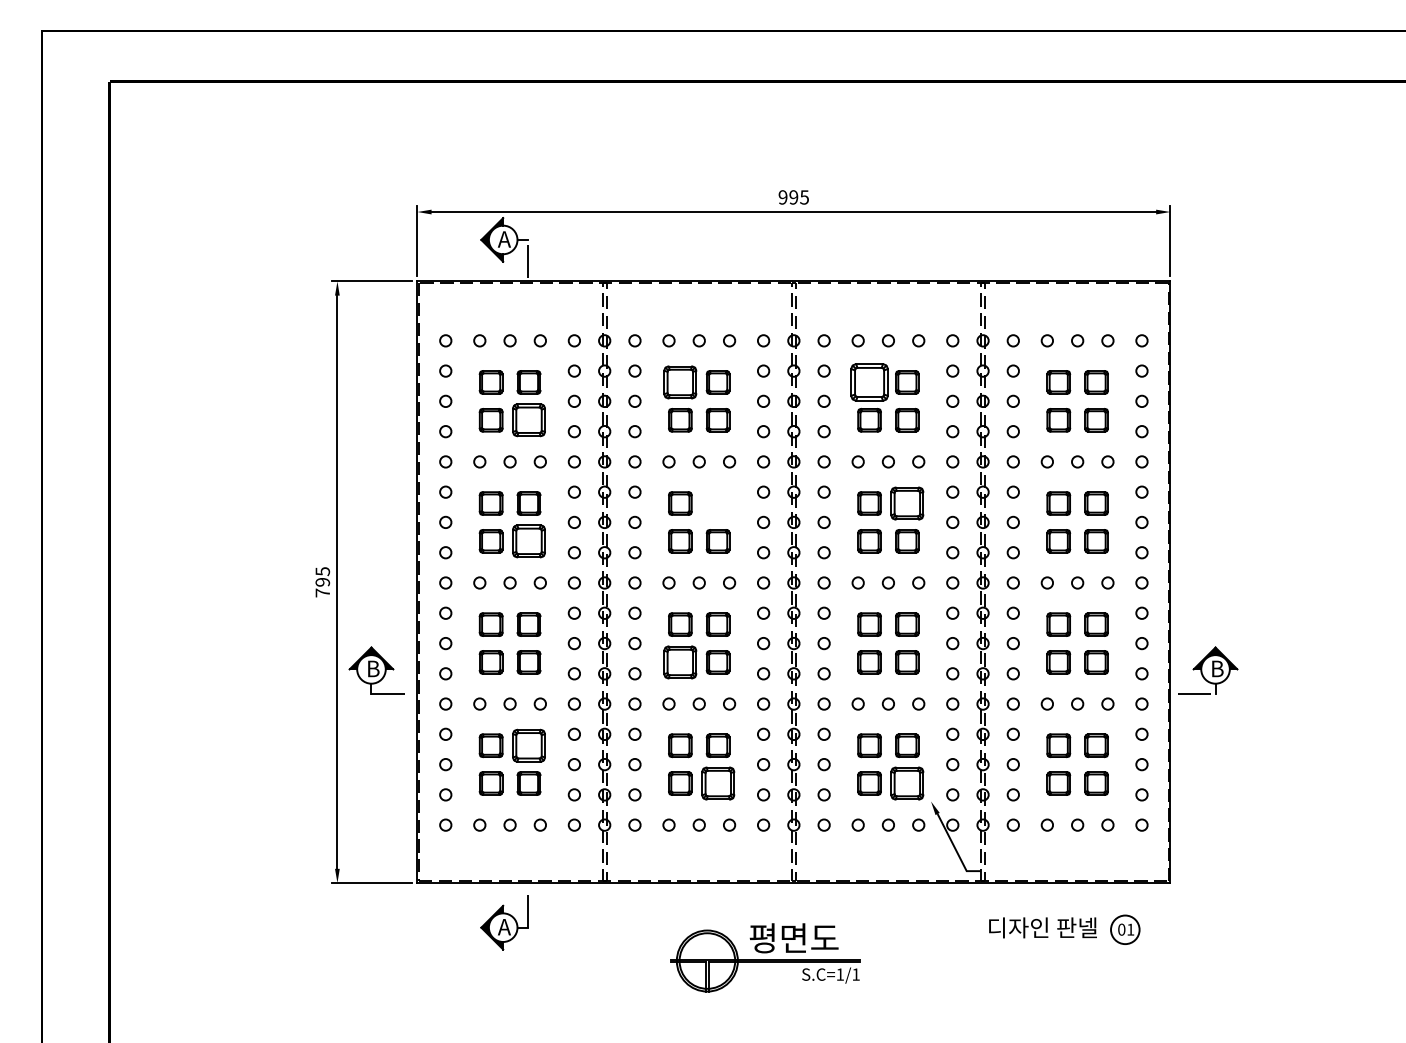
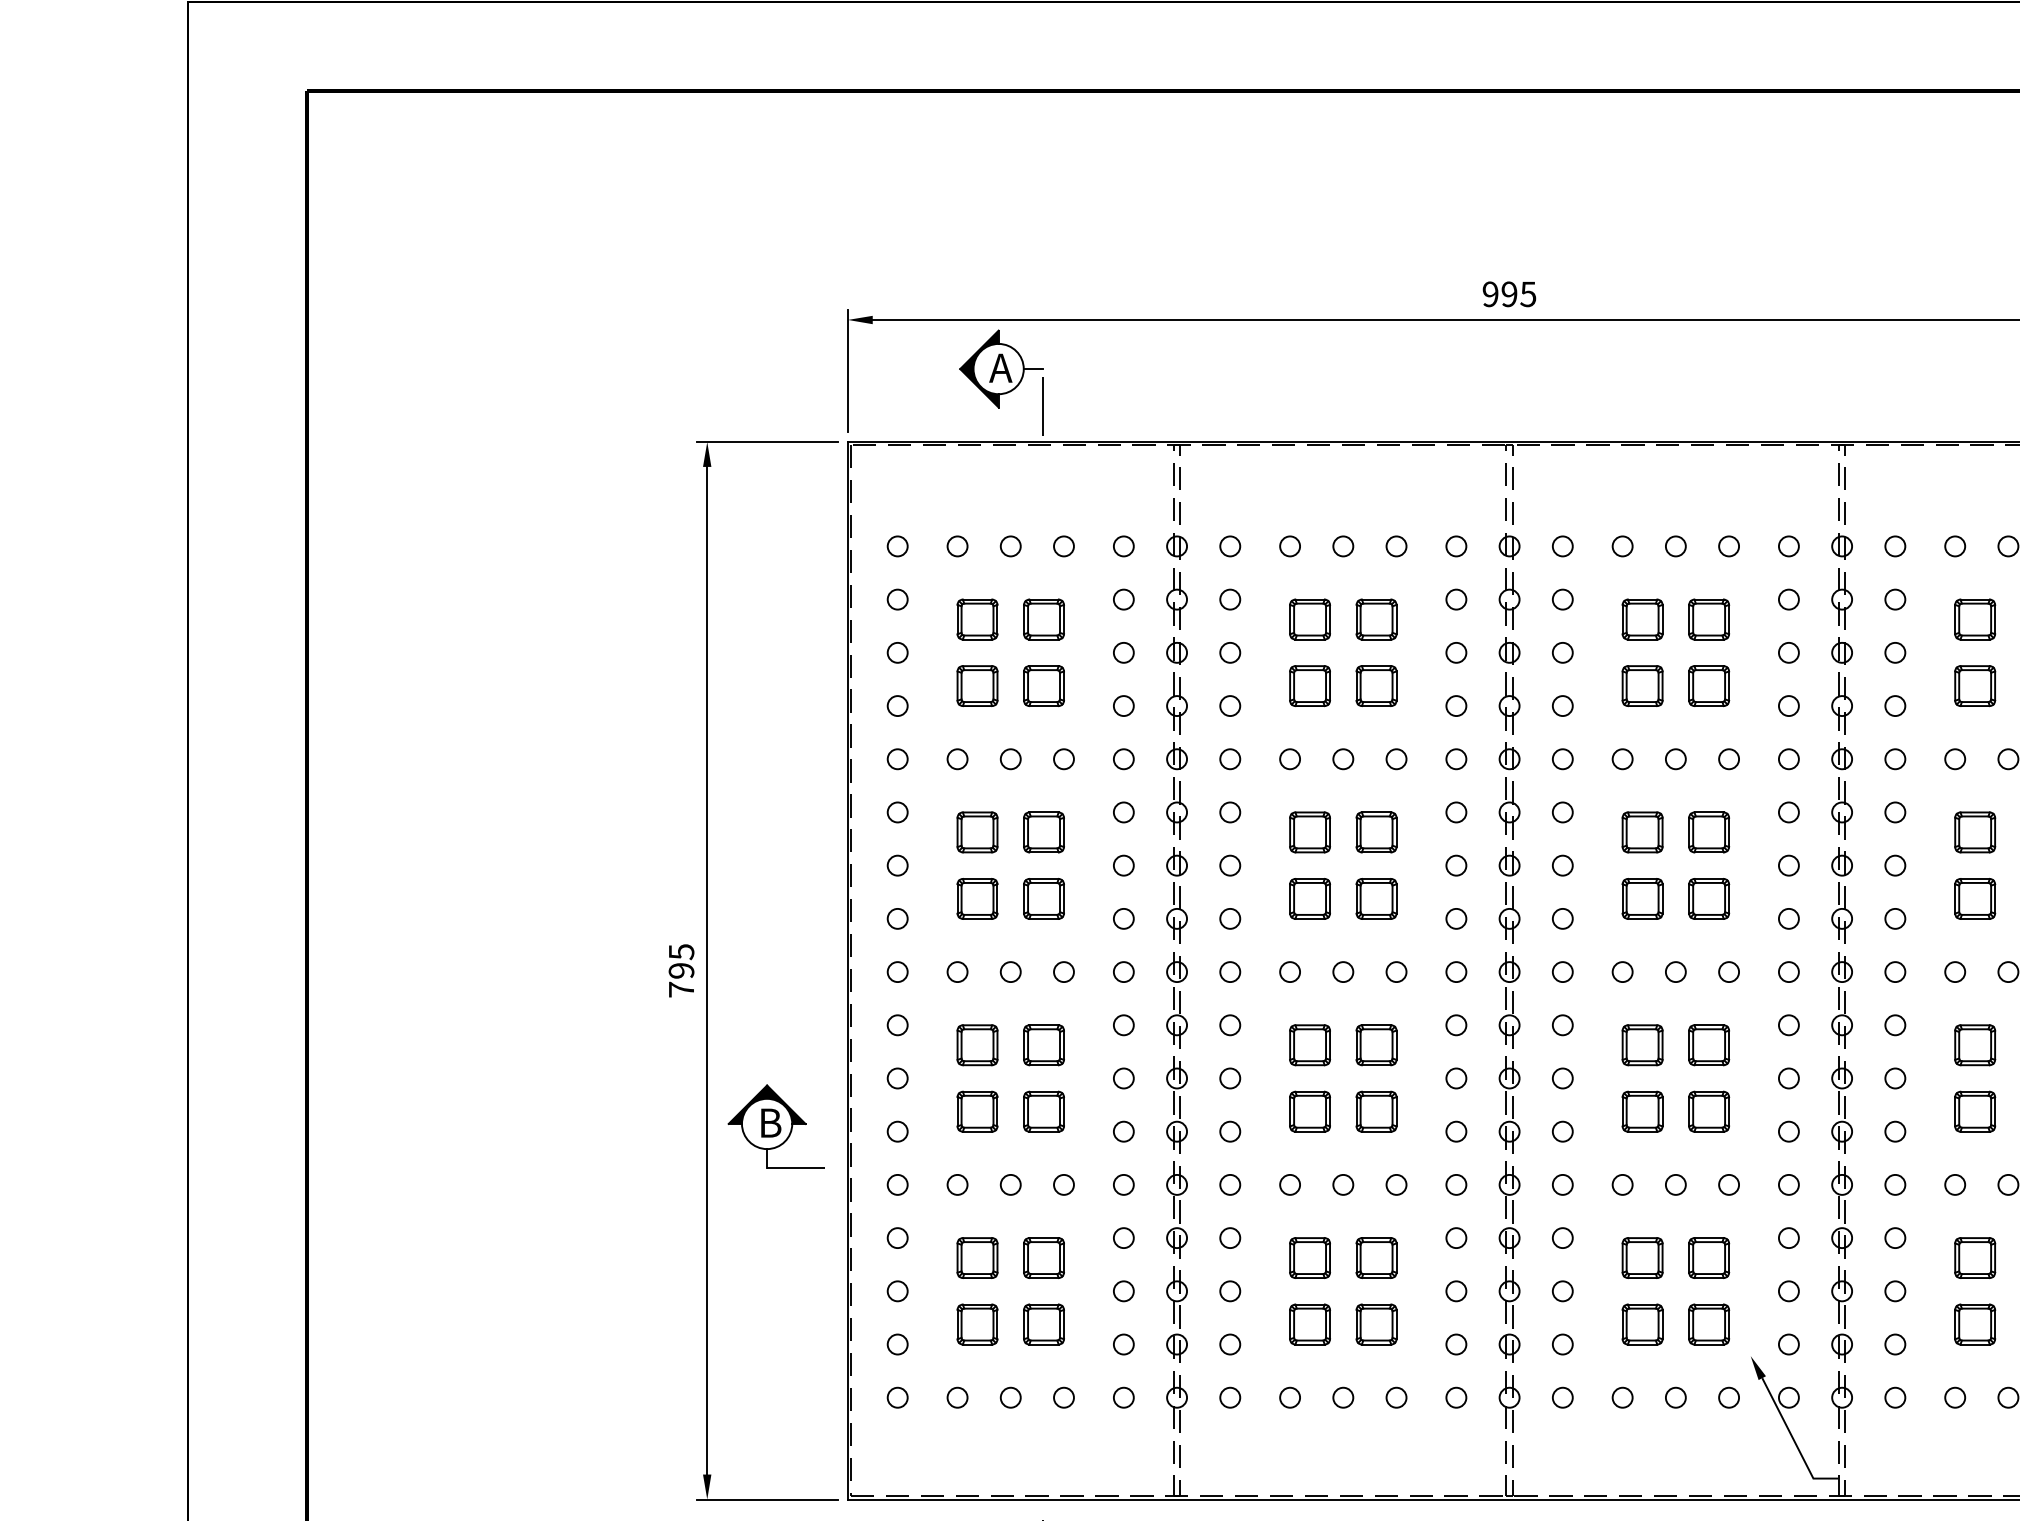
part: (680, 382) -> (1310, 619), size x0.71
part: (869, 382) -> (1642, 619), size x0.62
part: (528, 420) -> (1043, 686), size x0.71
part: (717, 503) -> (1375, 832), added
part: (907, 503) -> (1709, 832), size x0.71
part: (528, 541) -> (1043, 899), size x0.71
part: (680, 662) -> (1310, 1111), size x0.71
part: (528, 745) -> (1043, 1257), size x0.71
part: (717, 783) -> (1375, 1324), size x0.71
part: (907, 783) -> (1709, 1324), size x0.71

